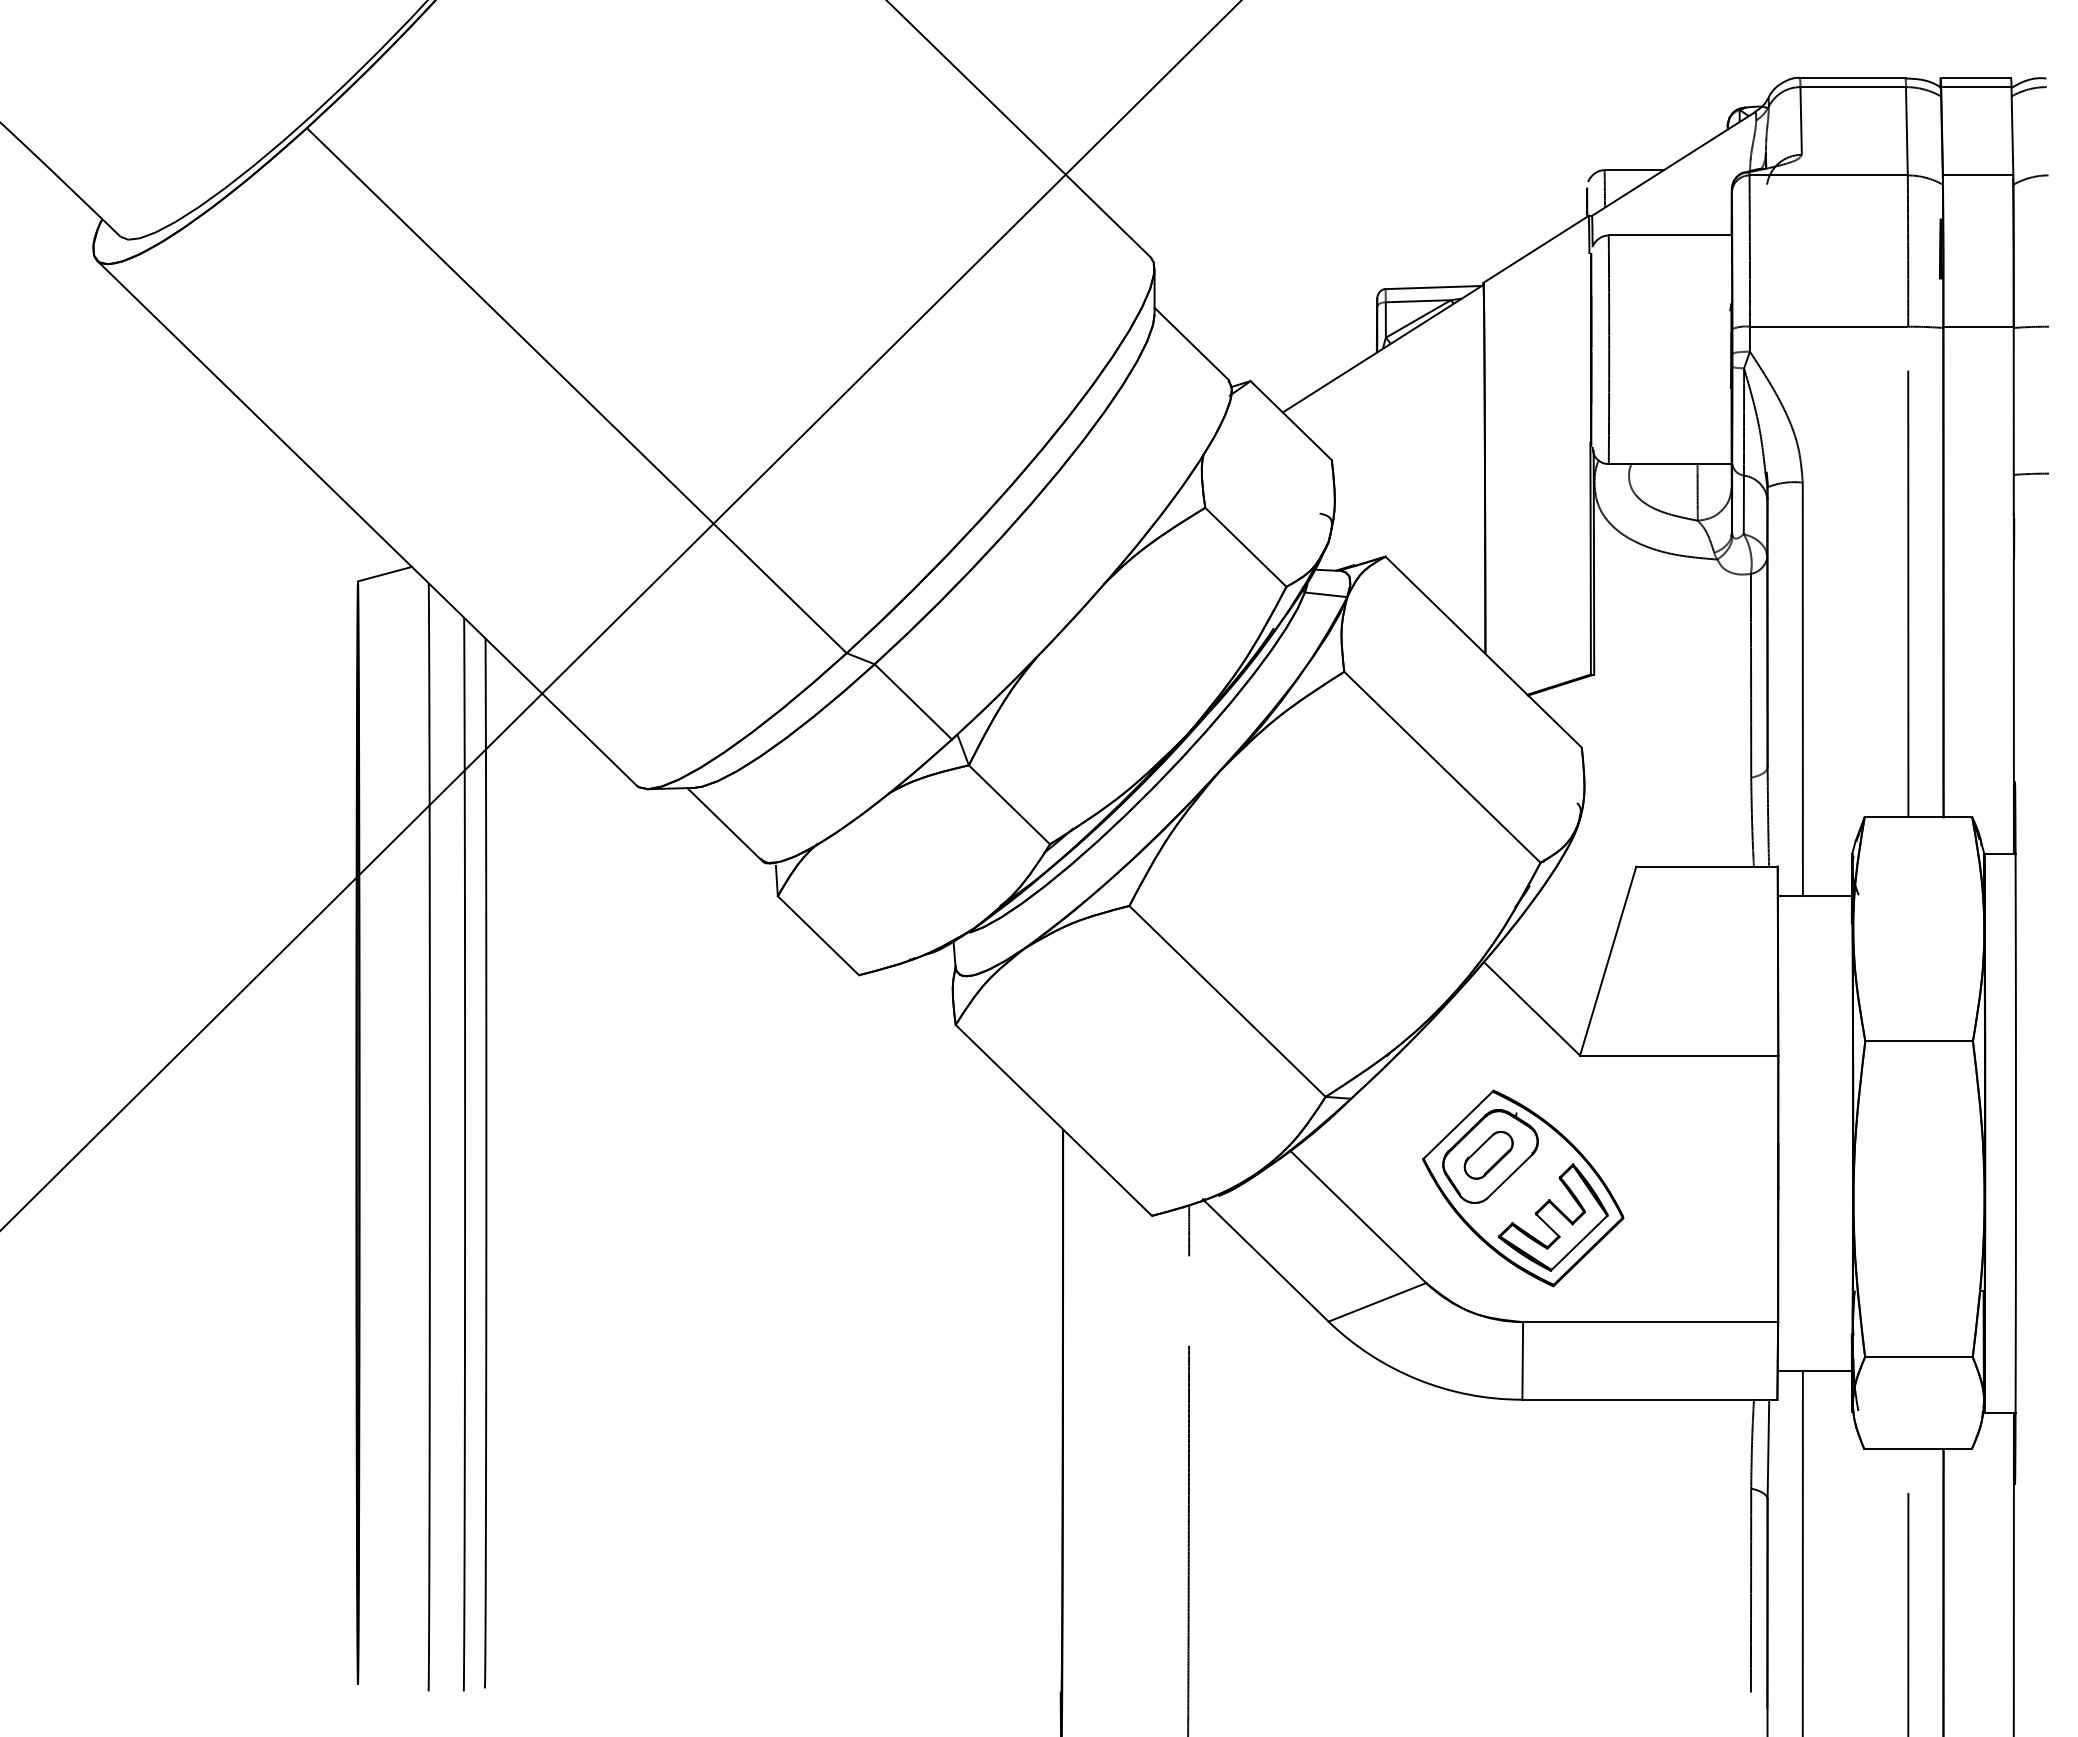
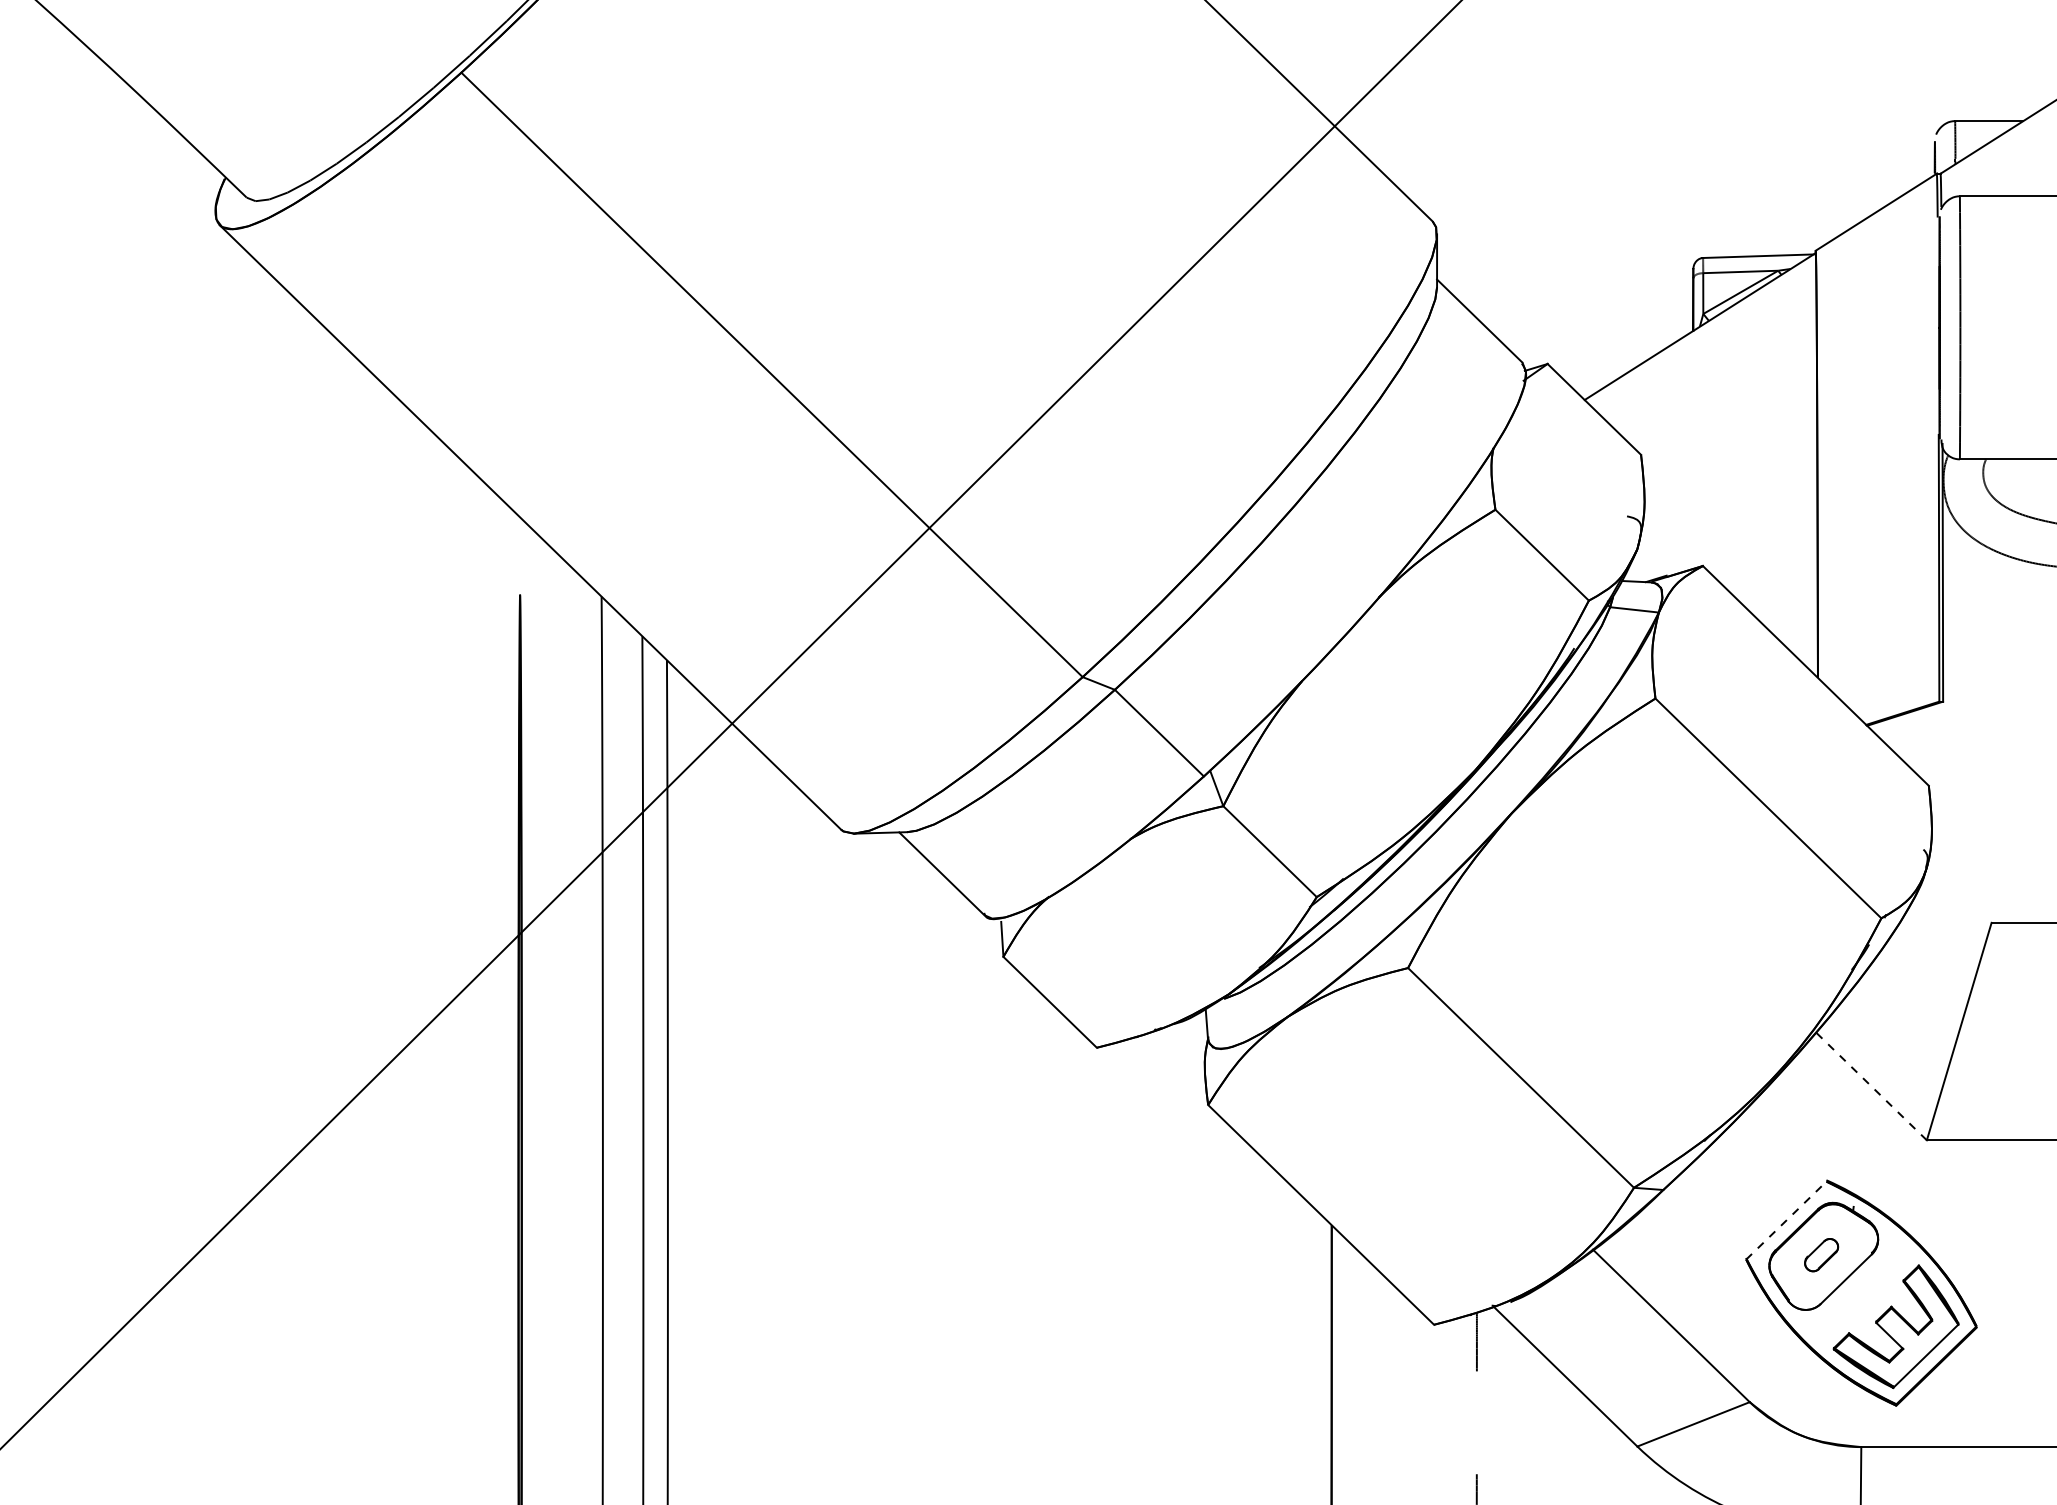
line: (384, 573) -> (550, 585), removed
line: (1531, 1008) -> (1870, 1086), solid -> dashed
line: (1457, 1125) -> (1785, 1220), solid -> dashed
part: (1488, 1155) -> (1821, 1255), size x0.6

